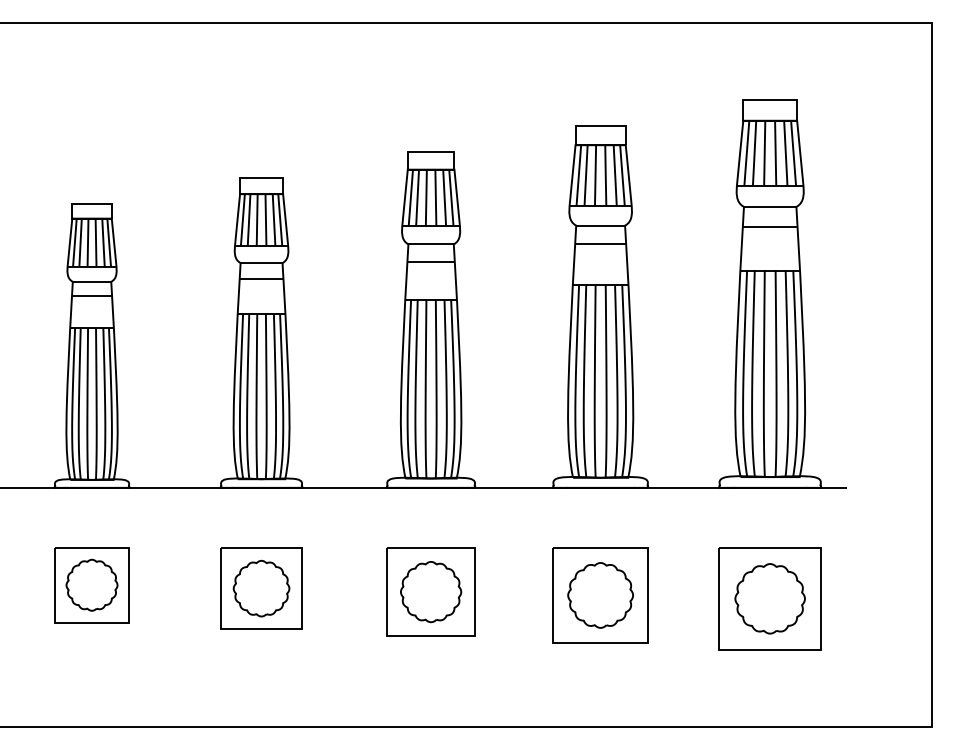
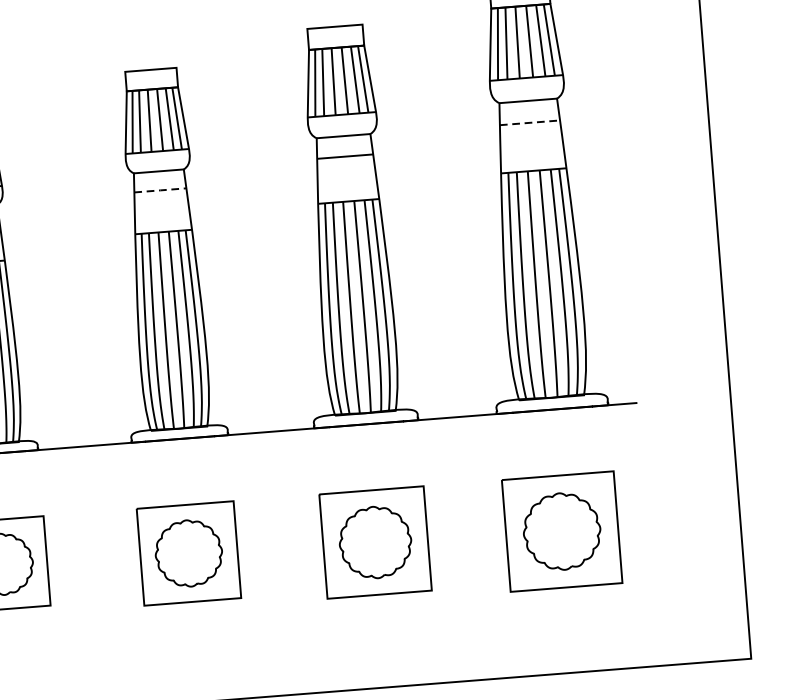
line: (770, 226) -> (530, 122), solid -> dashed
line: (431, 261) -> (160, 190), solid -> dashed

